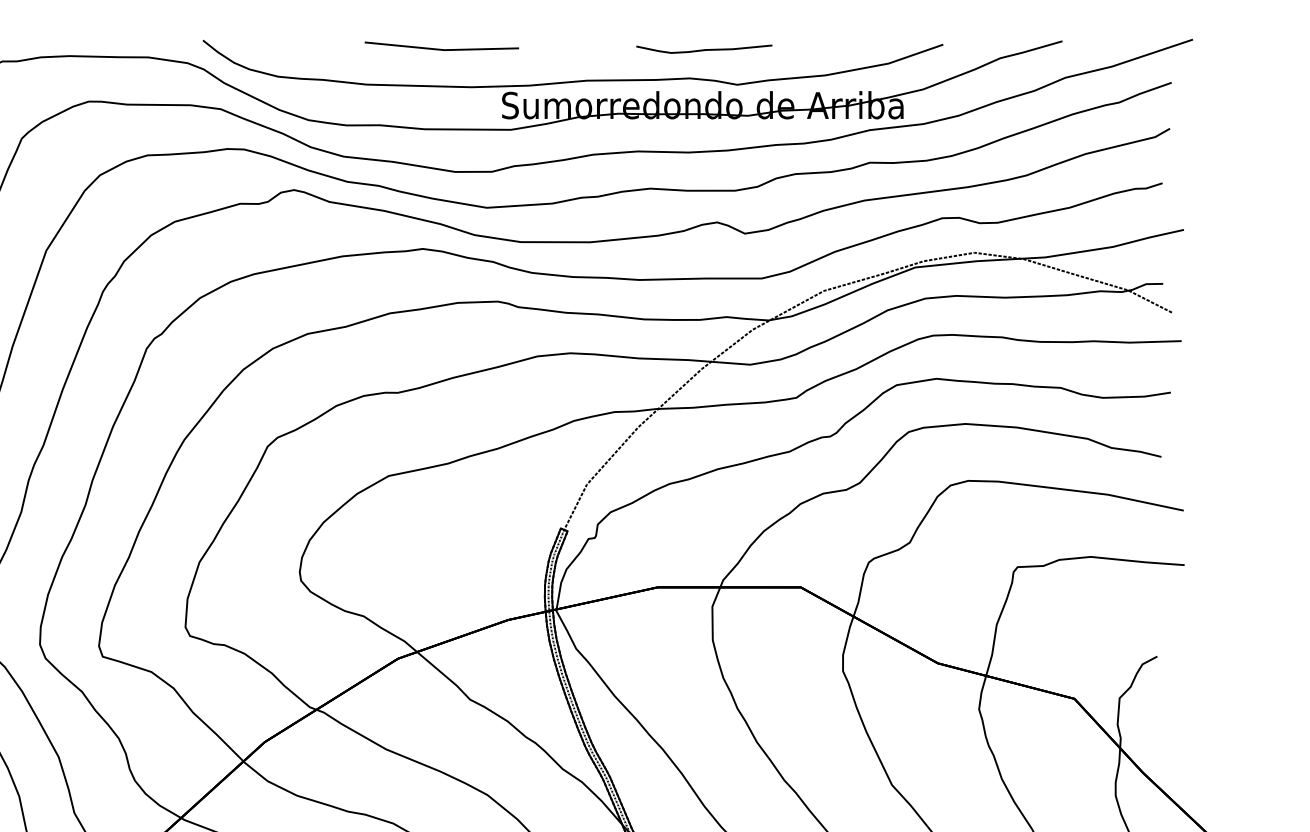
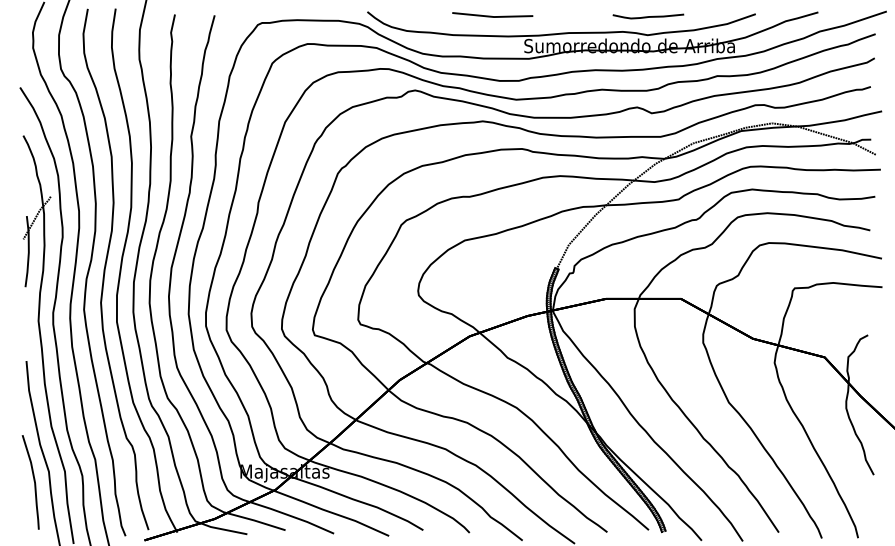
curve: (704, 49) -> (648, 16), moved

